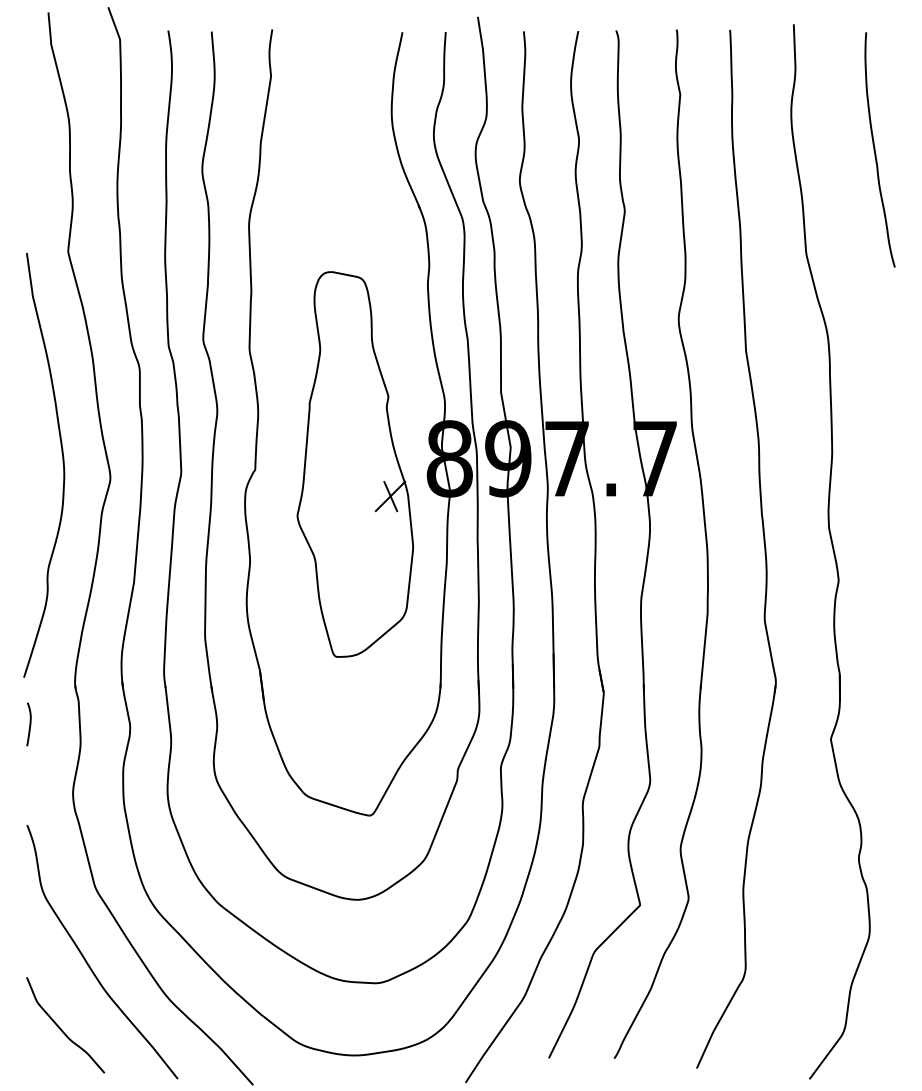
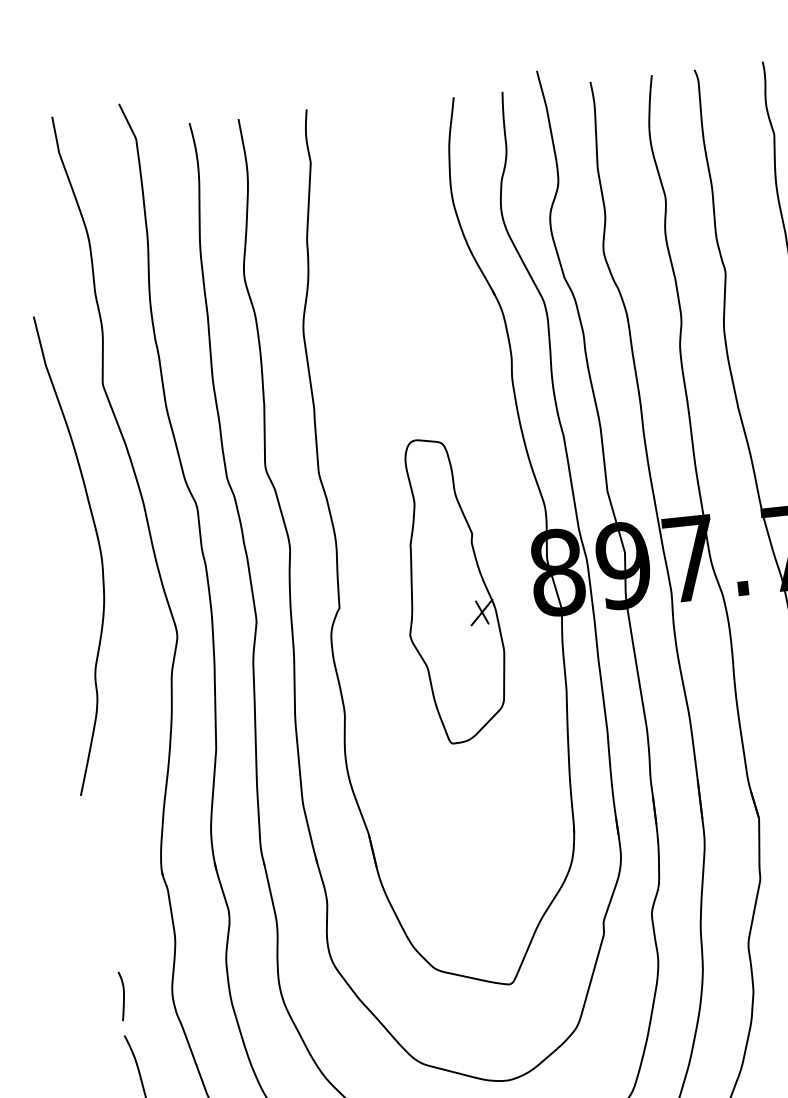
curve: (62, 463) -> (98, 549), moved
part: (354, 464) -> (450, 590), size x0.7
curve: (29, 724) -> (123, 996), moved

